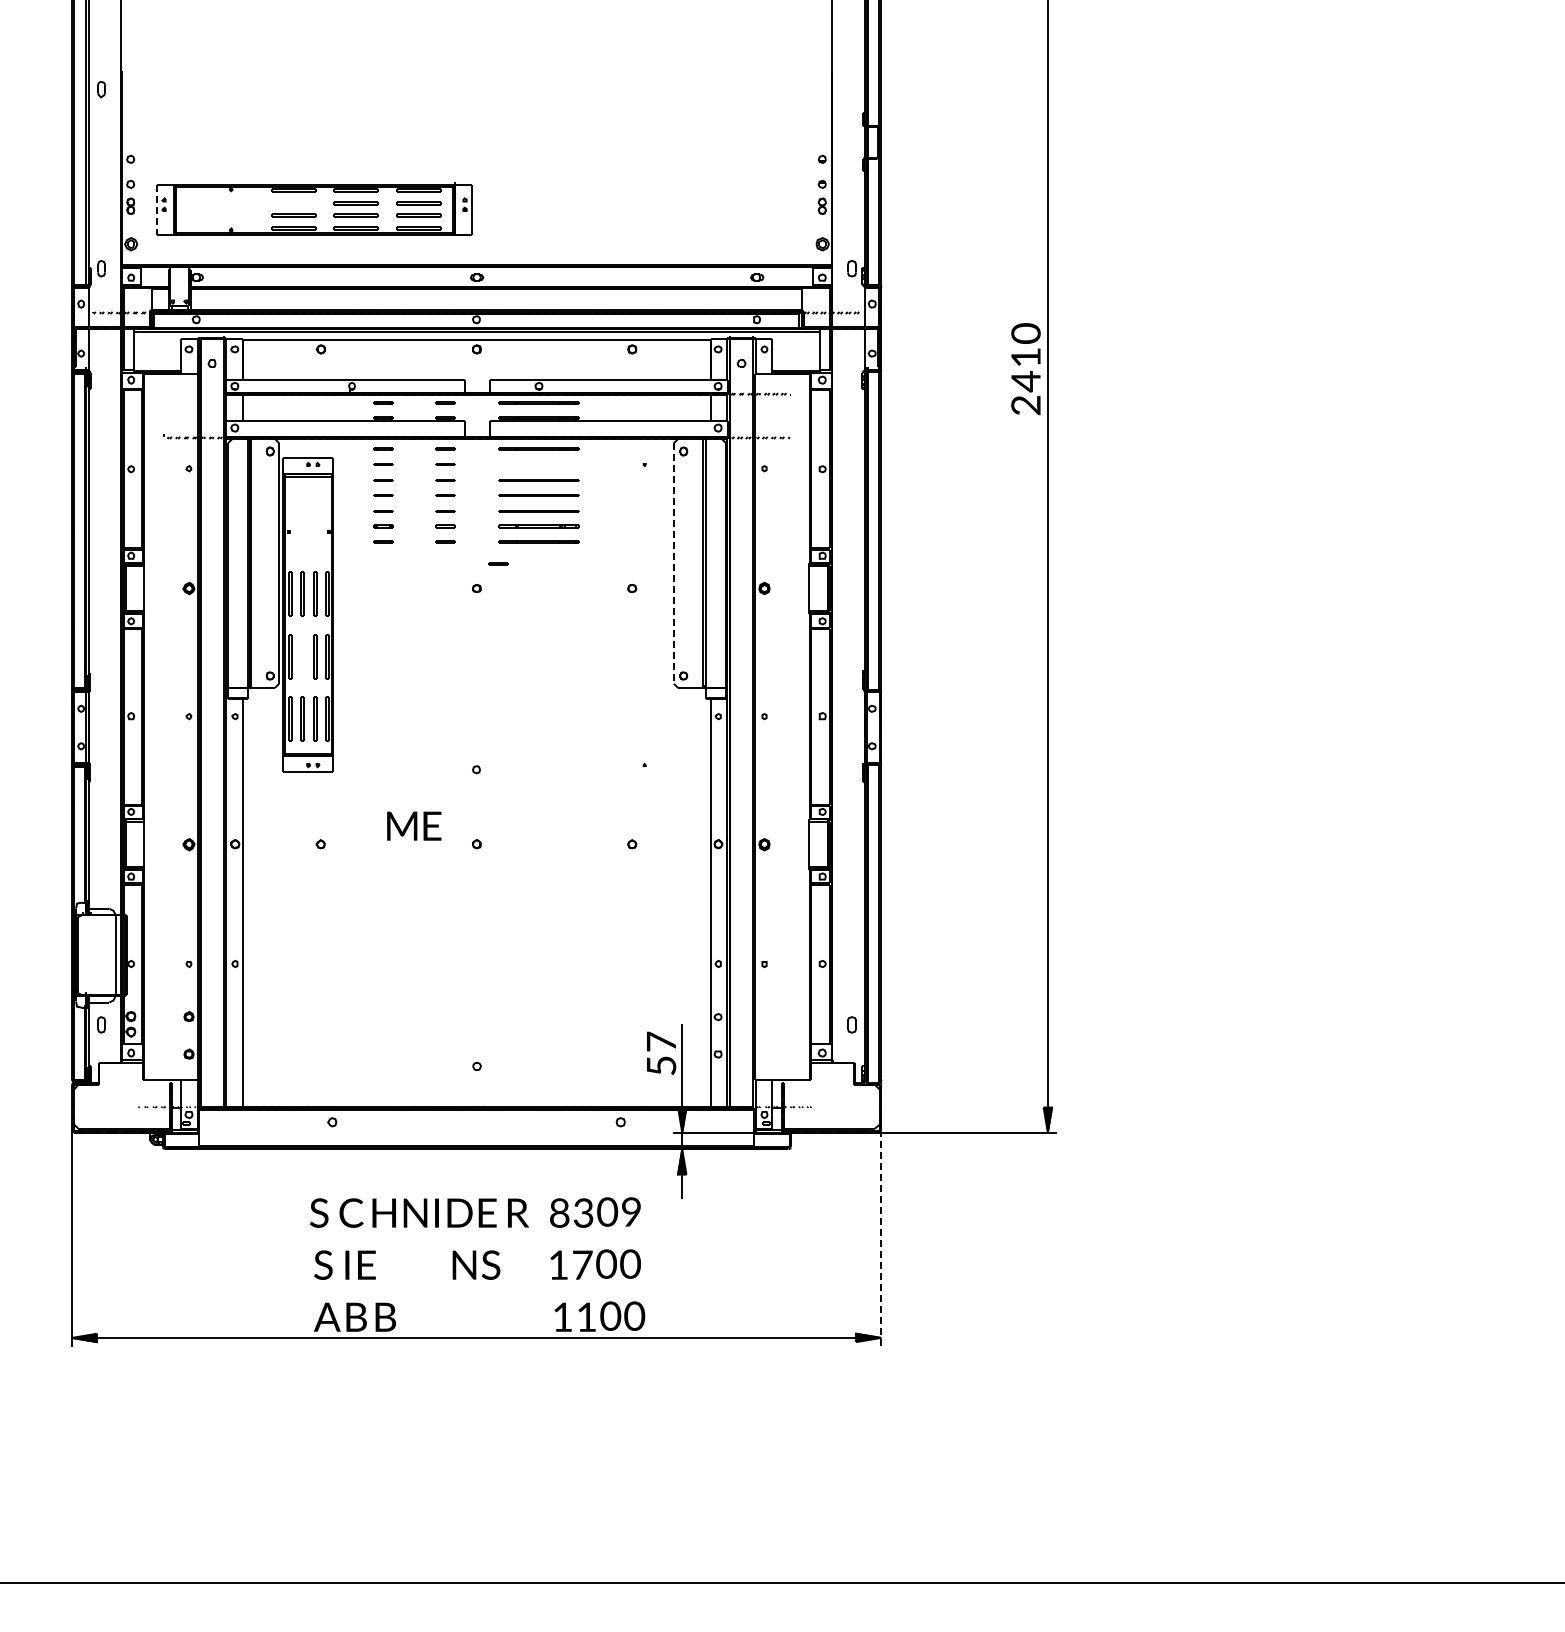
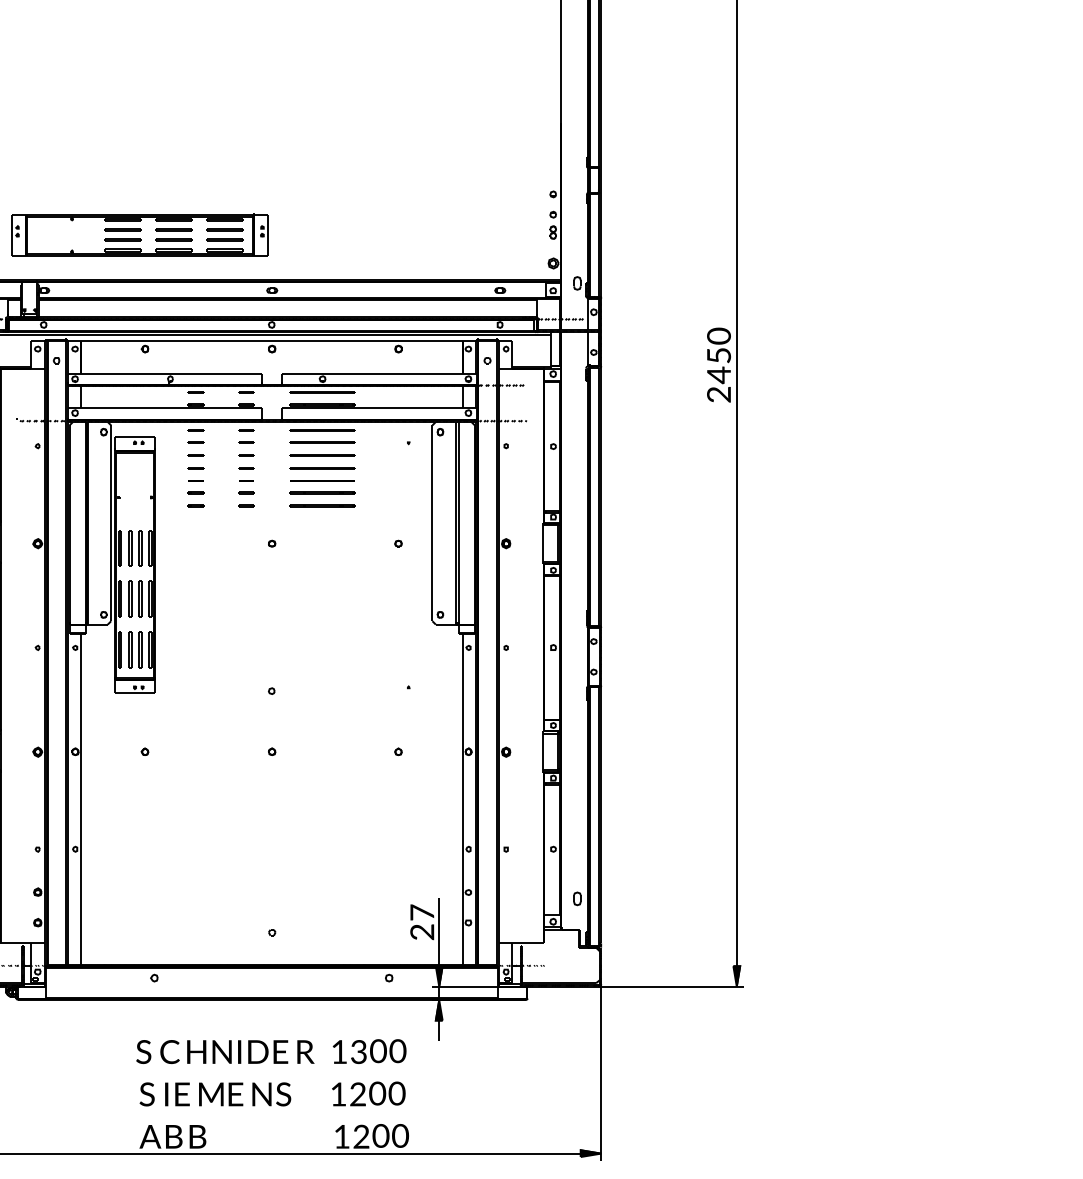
line: (293, 202) -> (122, 229), added
line: (157, 209) -> (12, 235), dashed -> solid
text: (1025, 357) -> (718, 355), 1 -> 5
line: (538, 464) -> (322, 442), added
line: (498, 563) -> (289, 523), removed
line: (673, 563) -> (432, 523), dashed -> solid
line: (301, 656) -> (129, 599), added
text: (414, 825) -> (221, 1093), moved
text: (661, 1065) -> (422, 931), 5 -> 2
text: (559, 1212) -> (339, 1051), 8 -> 1
text: (631, 1212) -> (397, 1051), 9 -> 0
line: (881, 1238) -> (601, 1072), dashed -> solid
text: (582, 1264) -> (358, 1093), 7 -> 2
text: (586, 1316) -> (361, 1136), 1 -> 2

